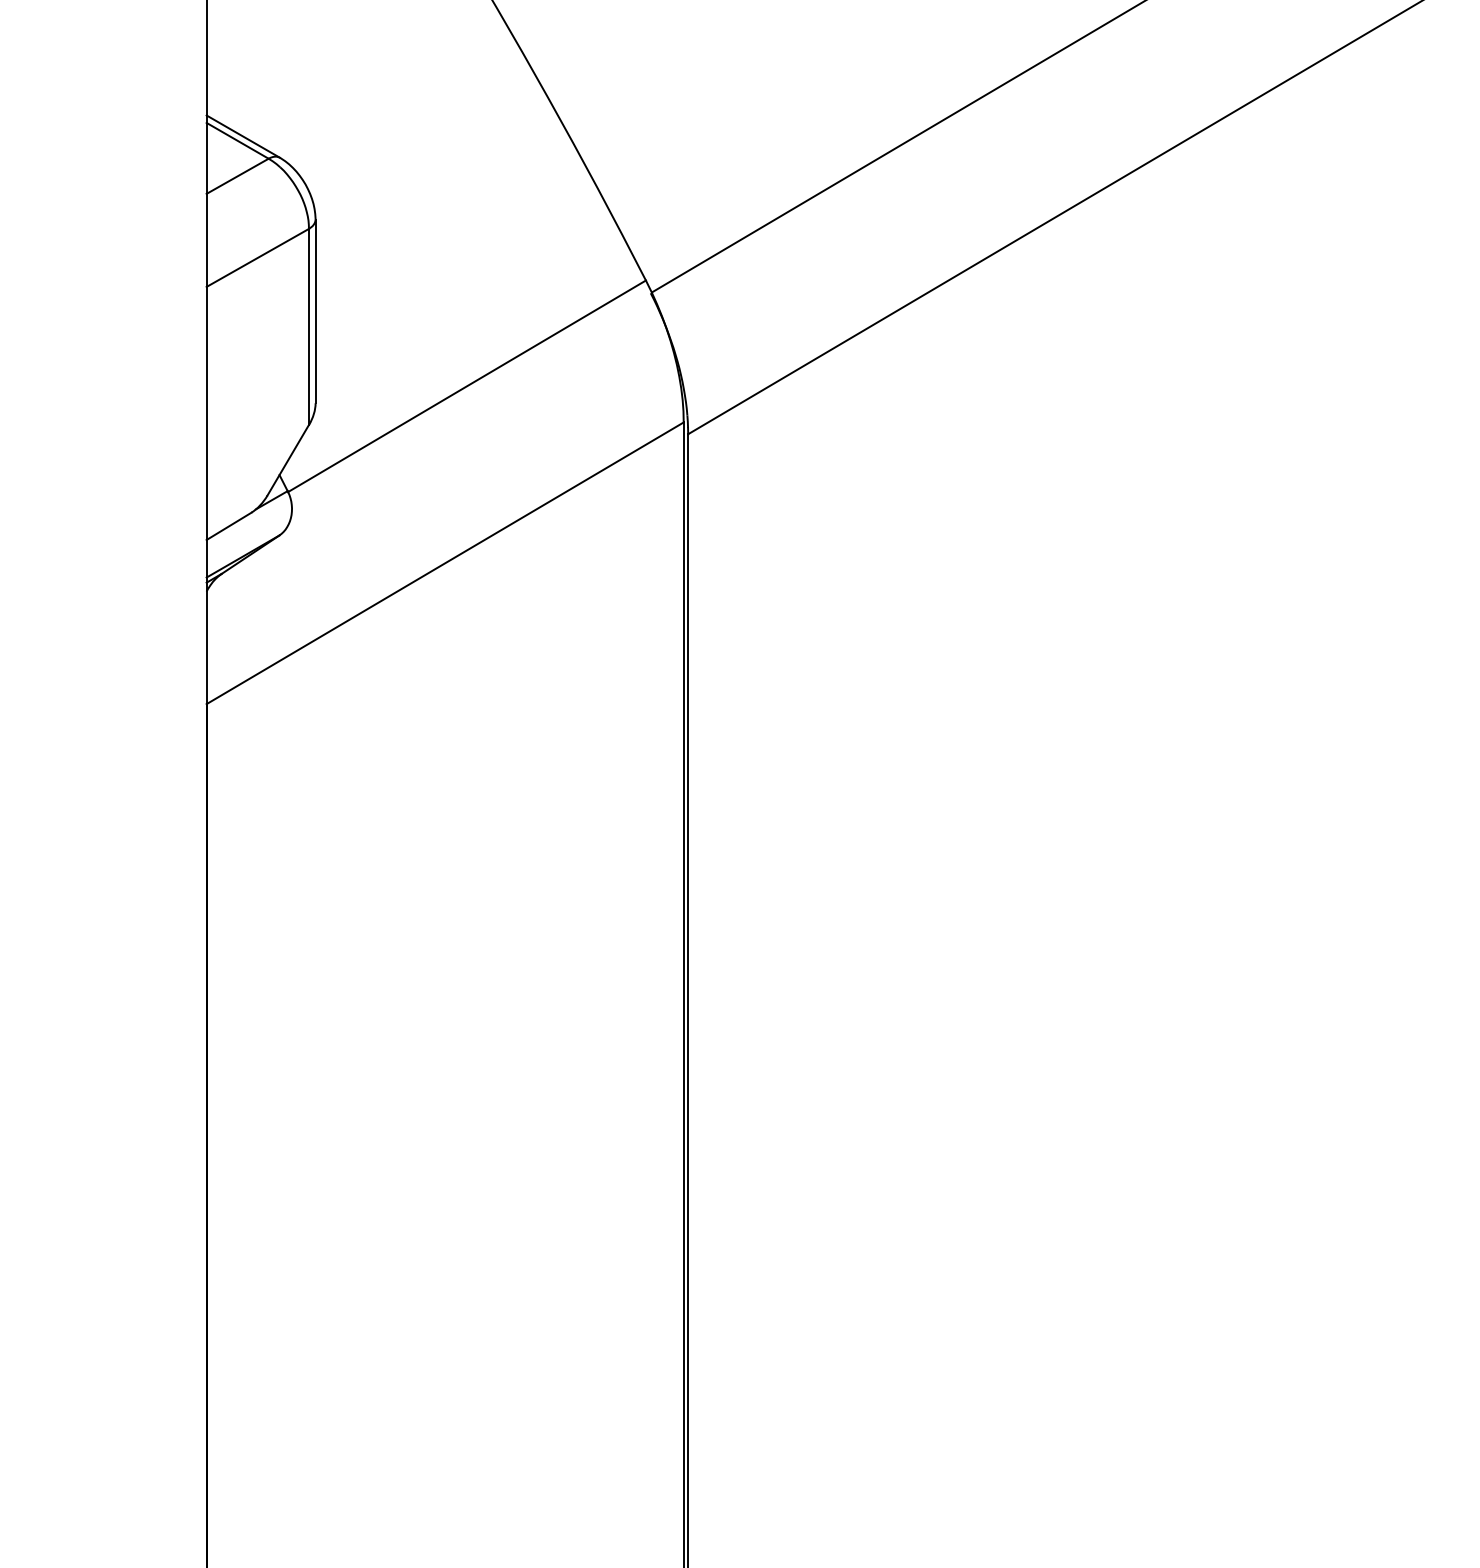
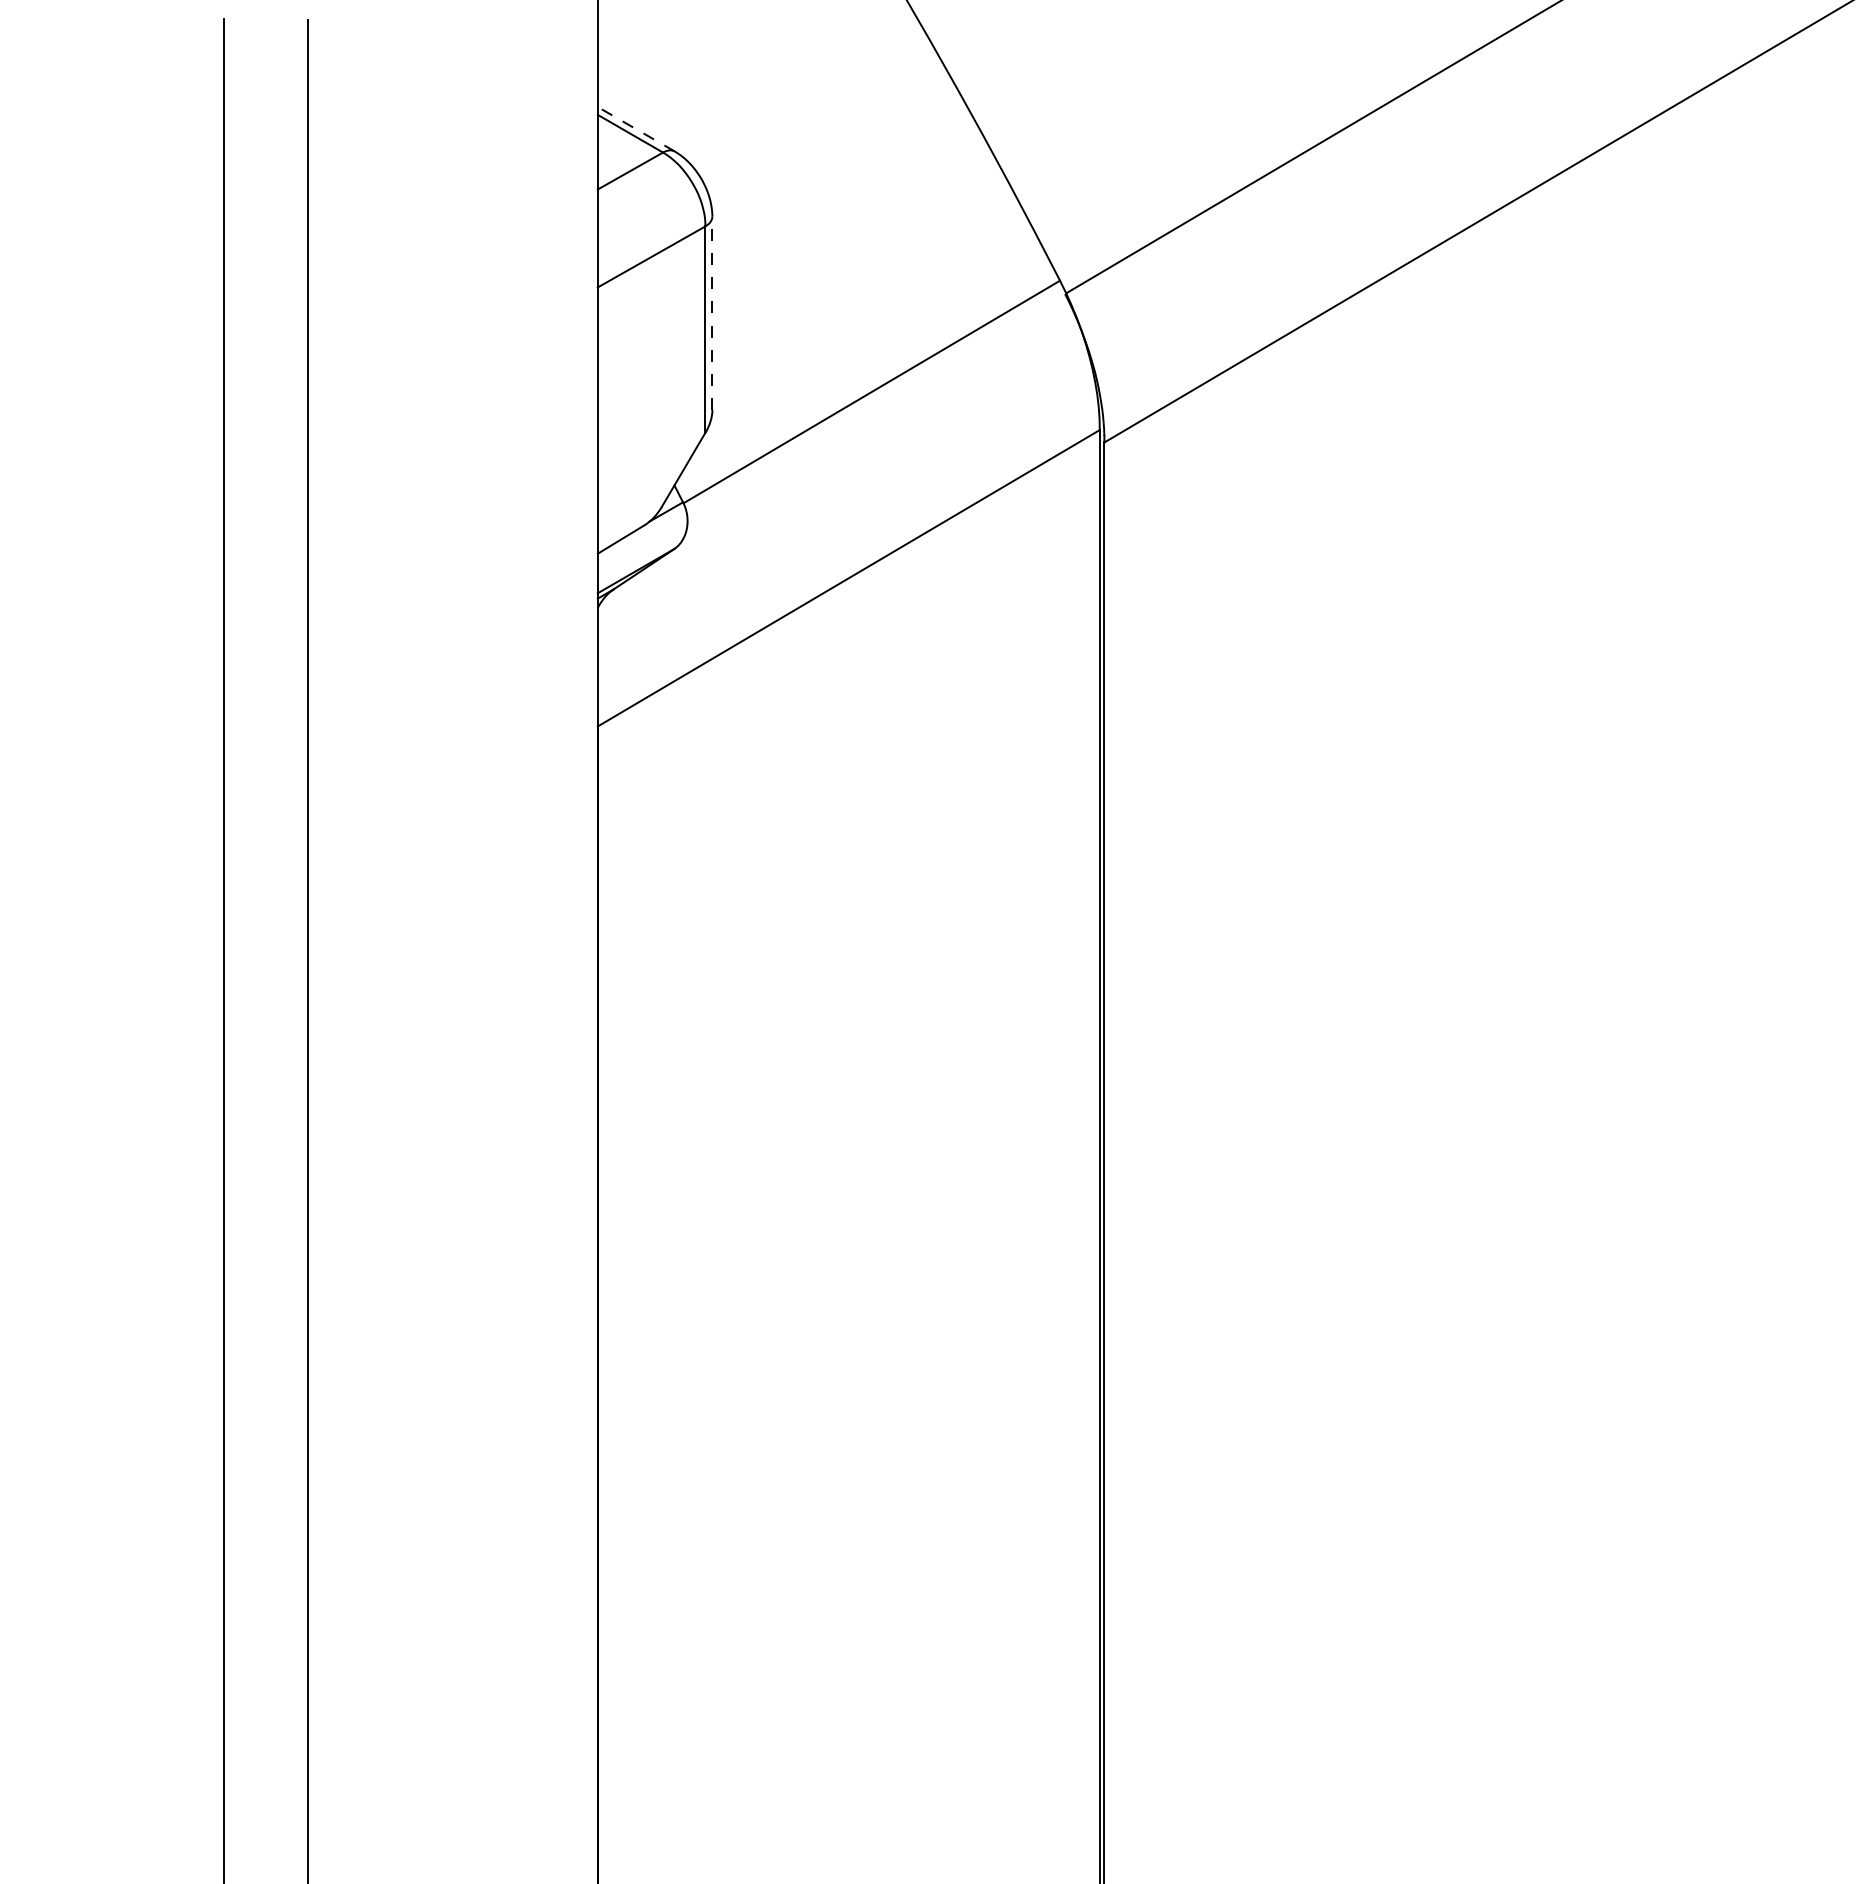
line: (242, 136) -> (635, 129), solid -> dashed
line: (315, 311) -> (712, 313), solid -> dashed

